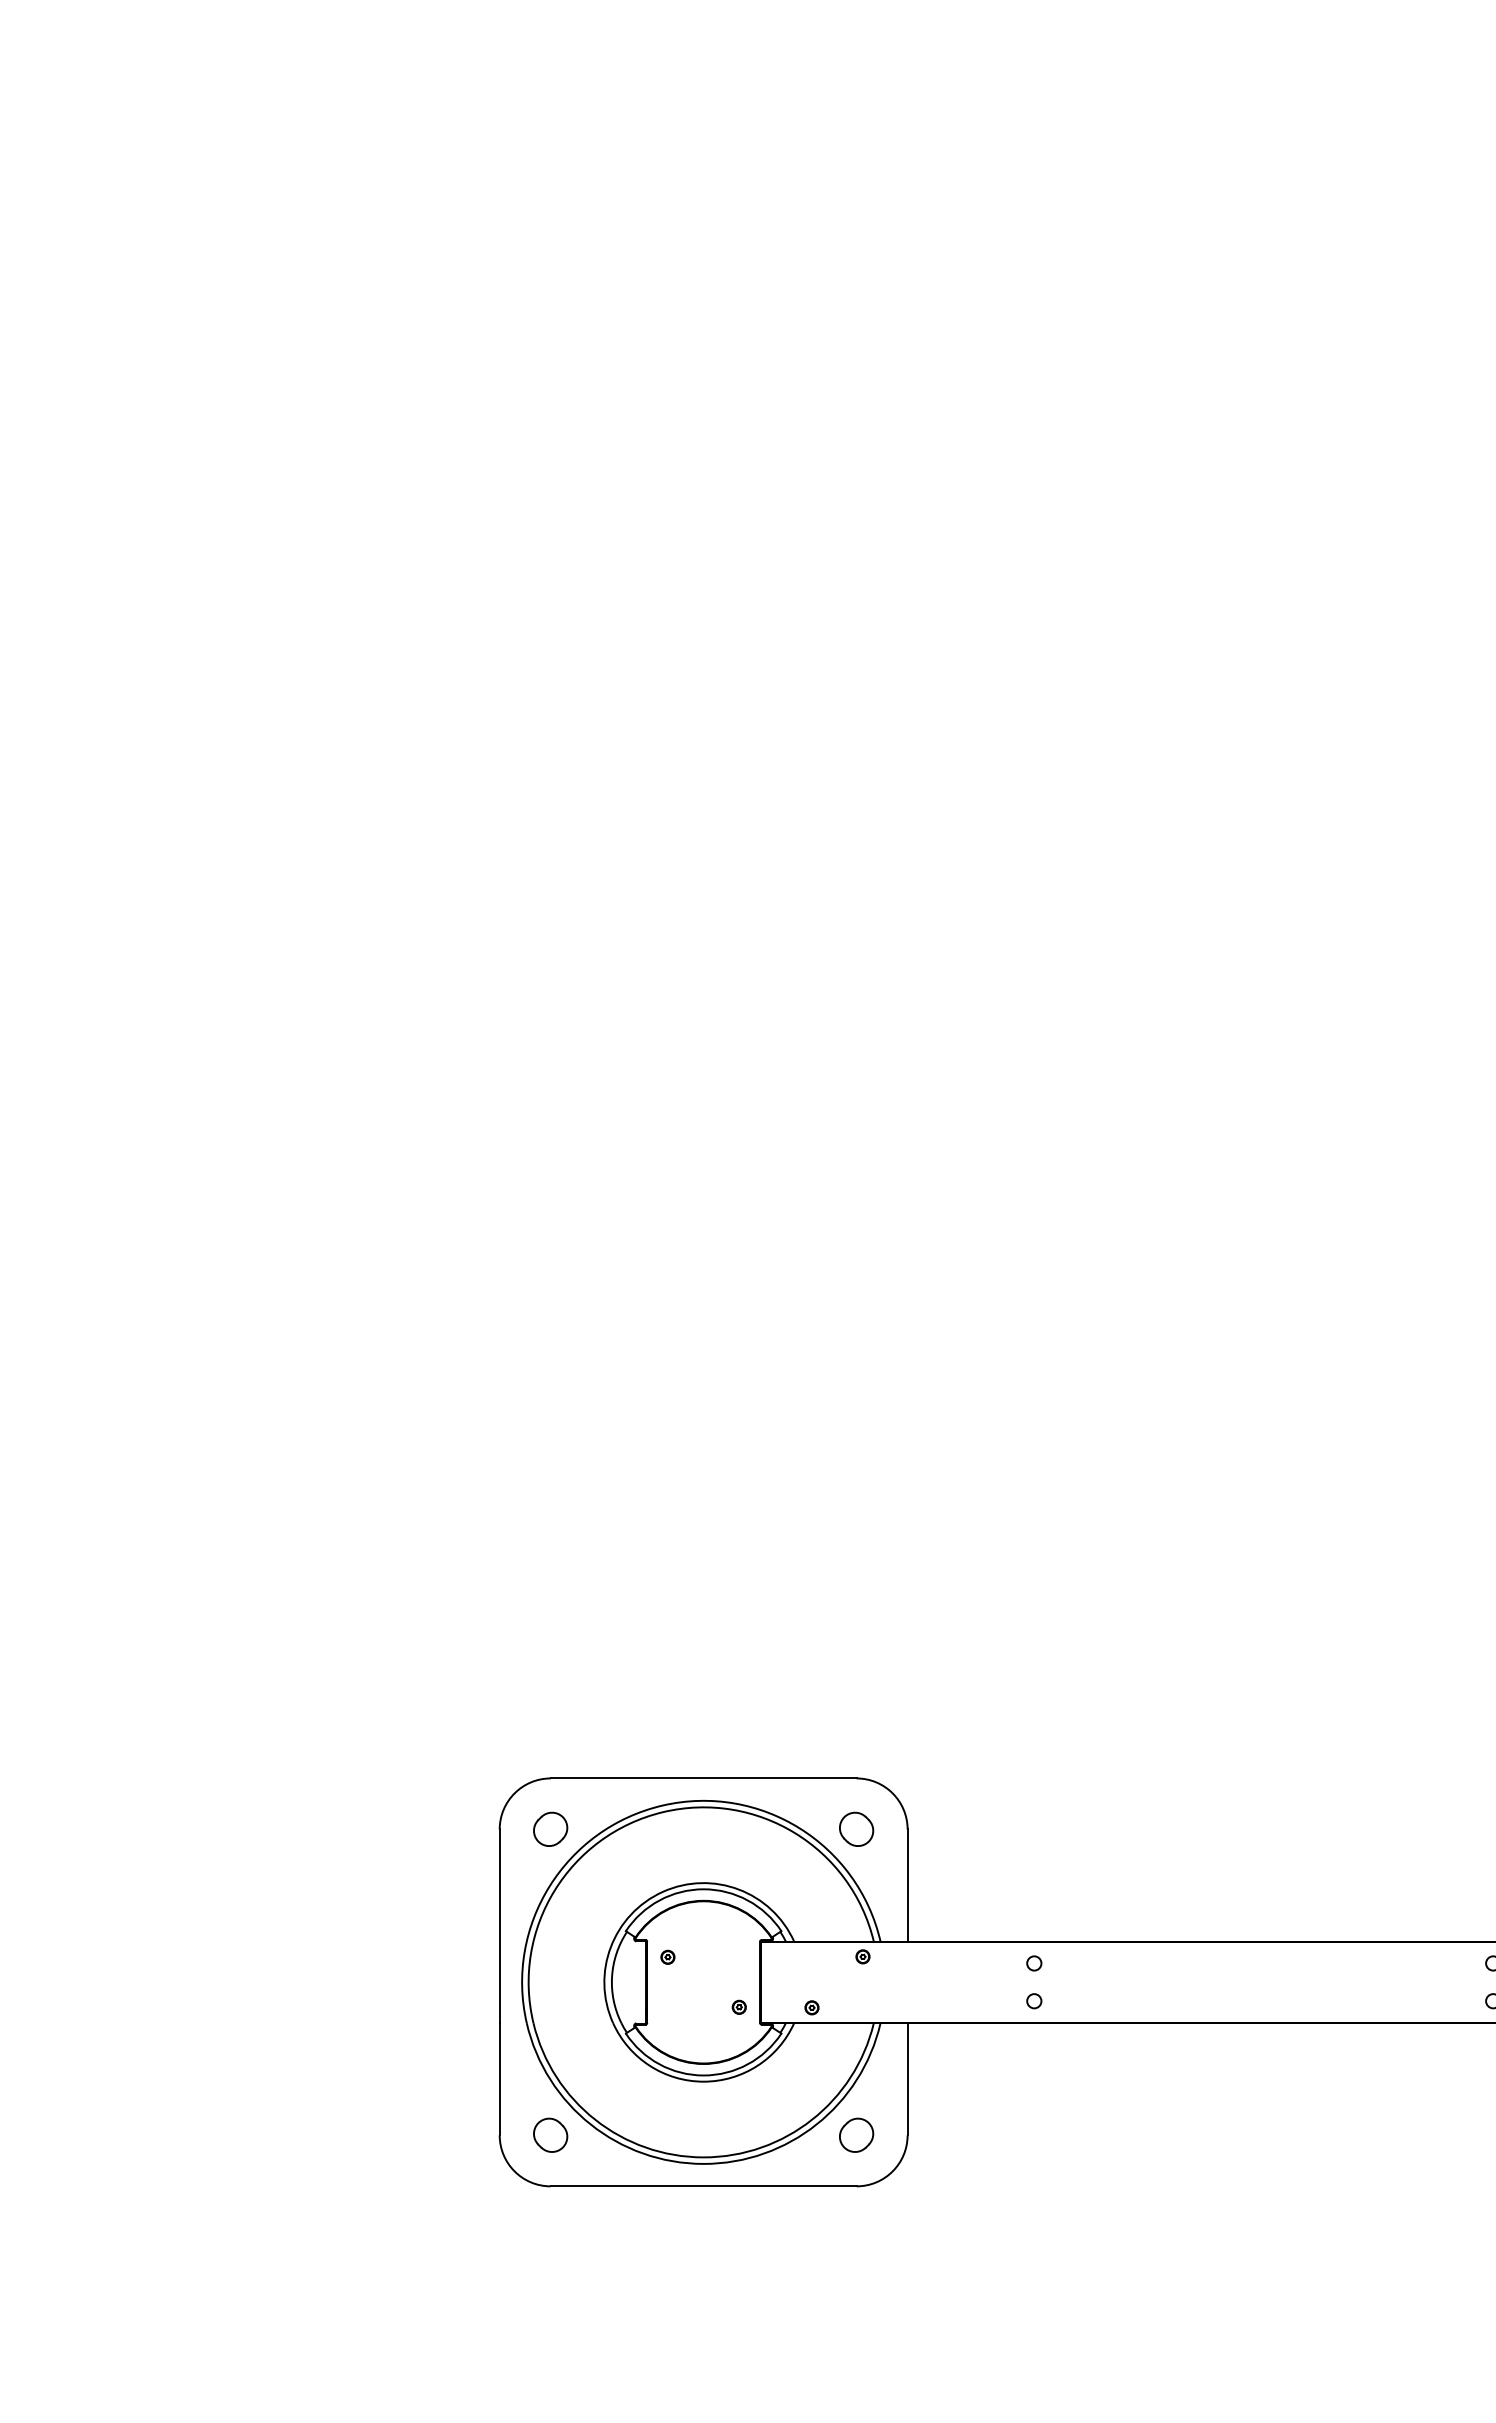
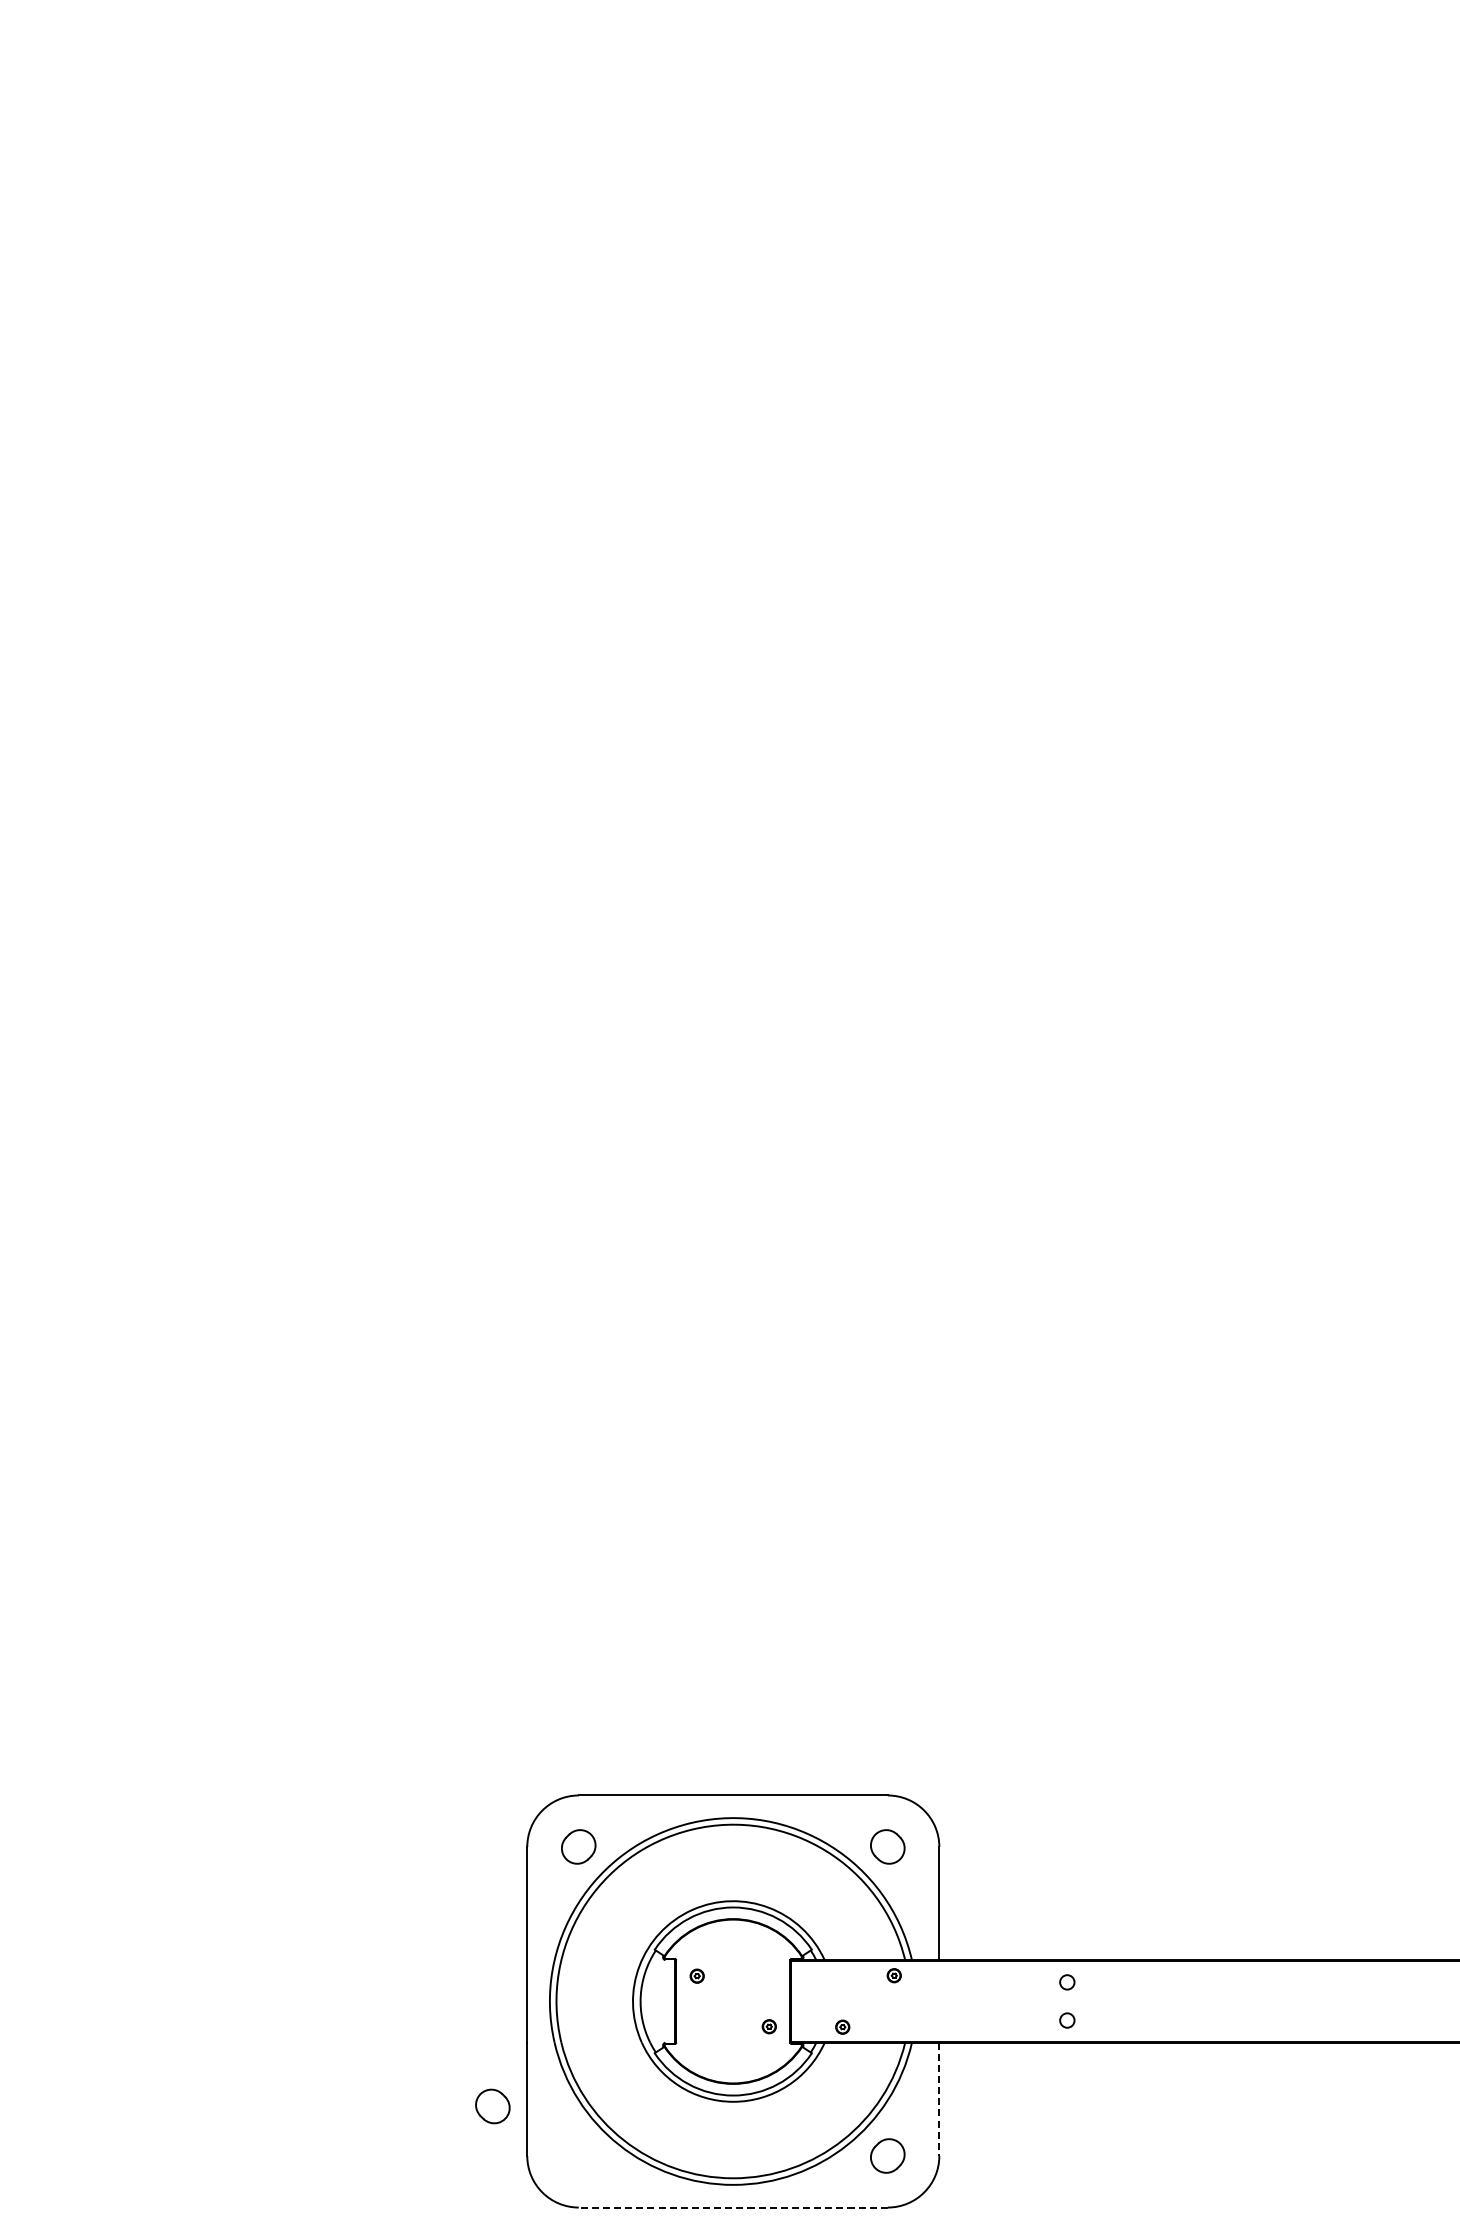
line: (907, 2079) -> (939, 2099), solid -> dashed
part: (550, 2134) -> (492, 2105), moved
line: (703, 2186) -> (733, 2207), solid -> dashed

